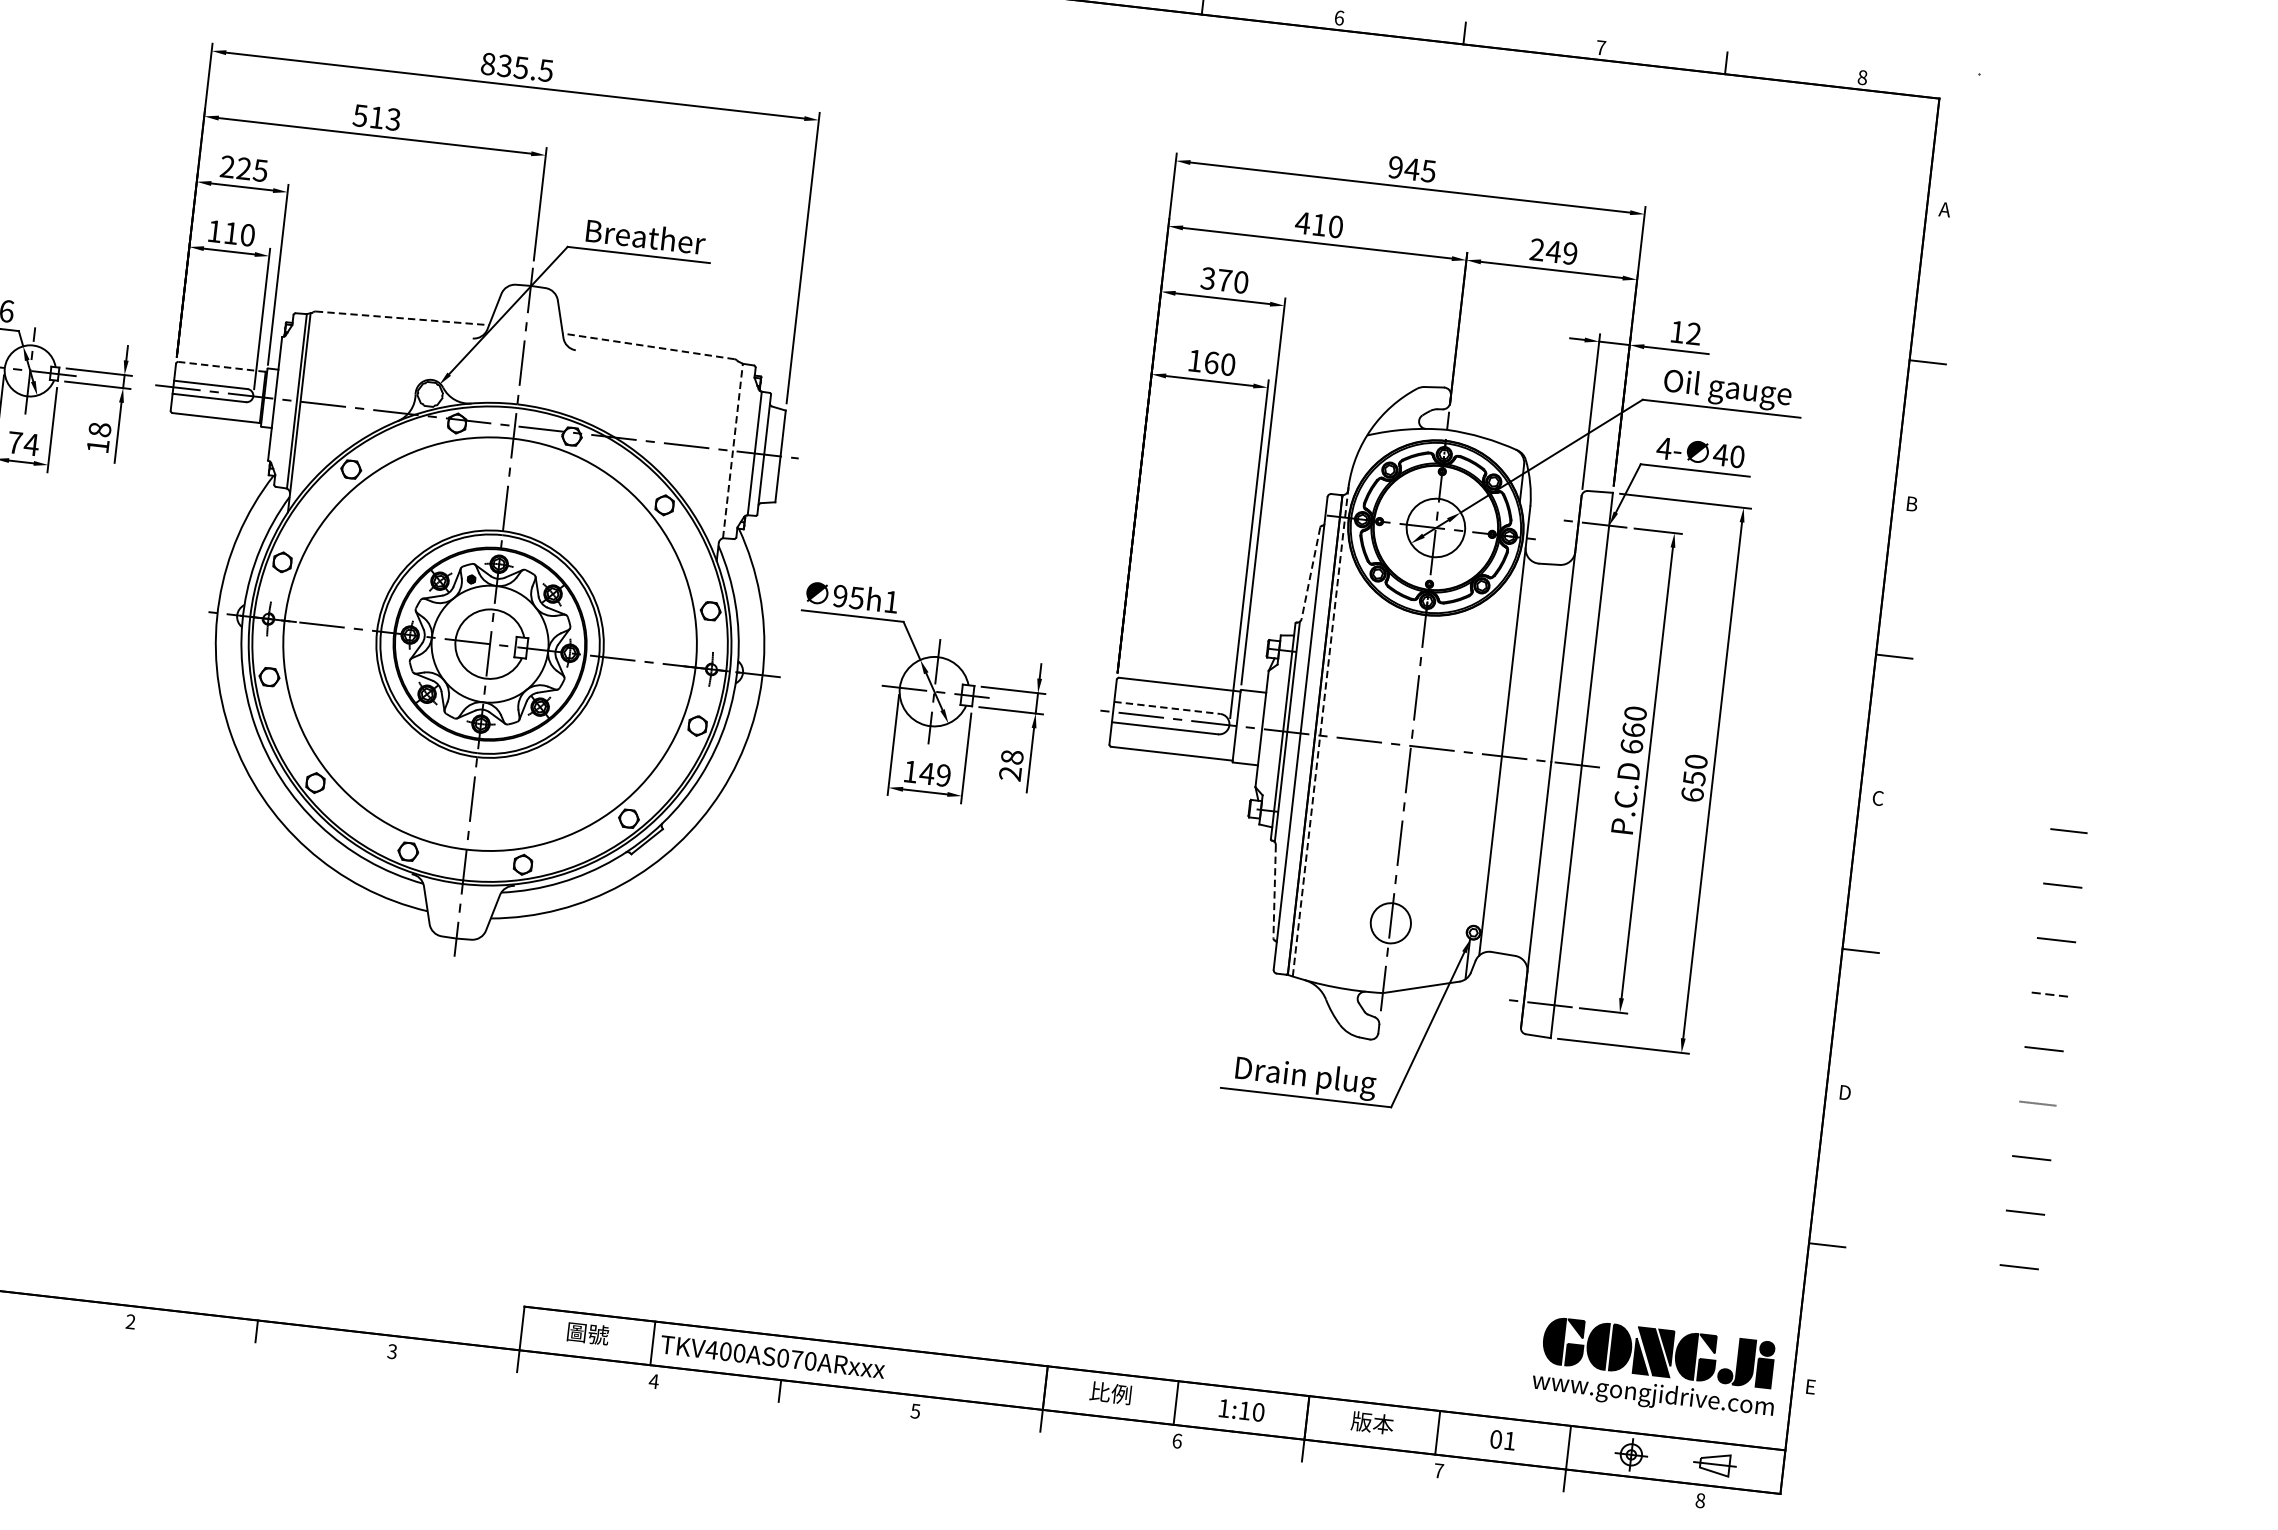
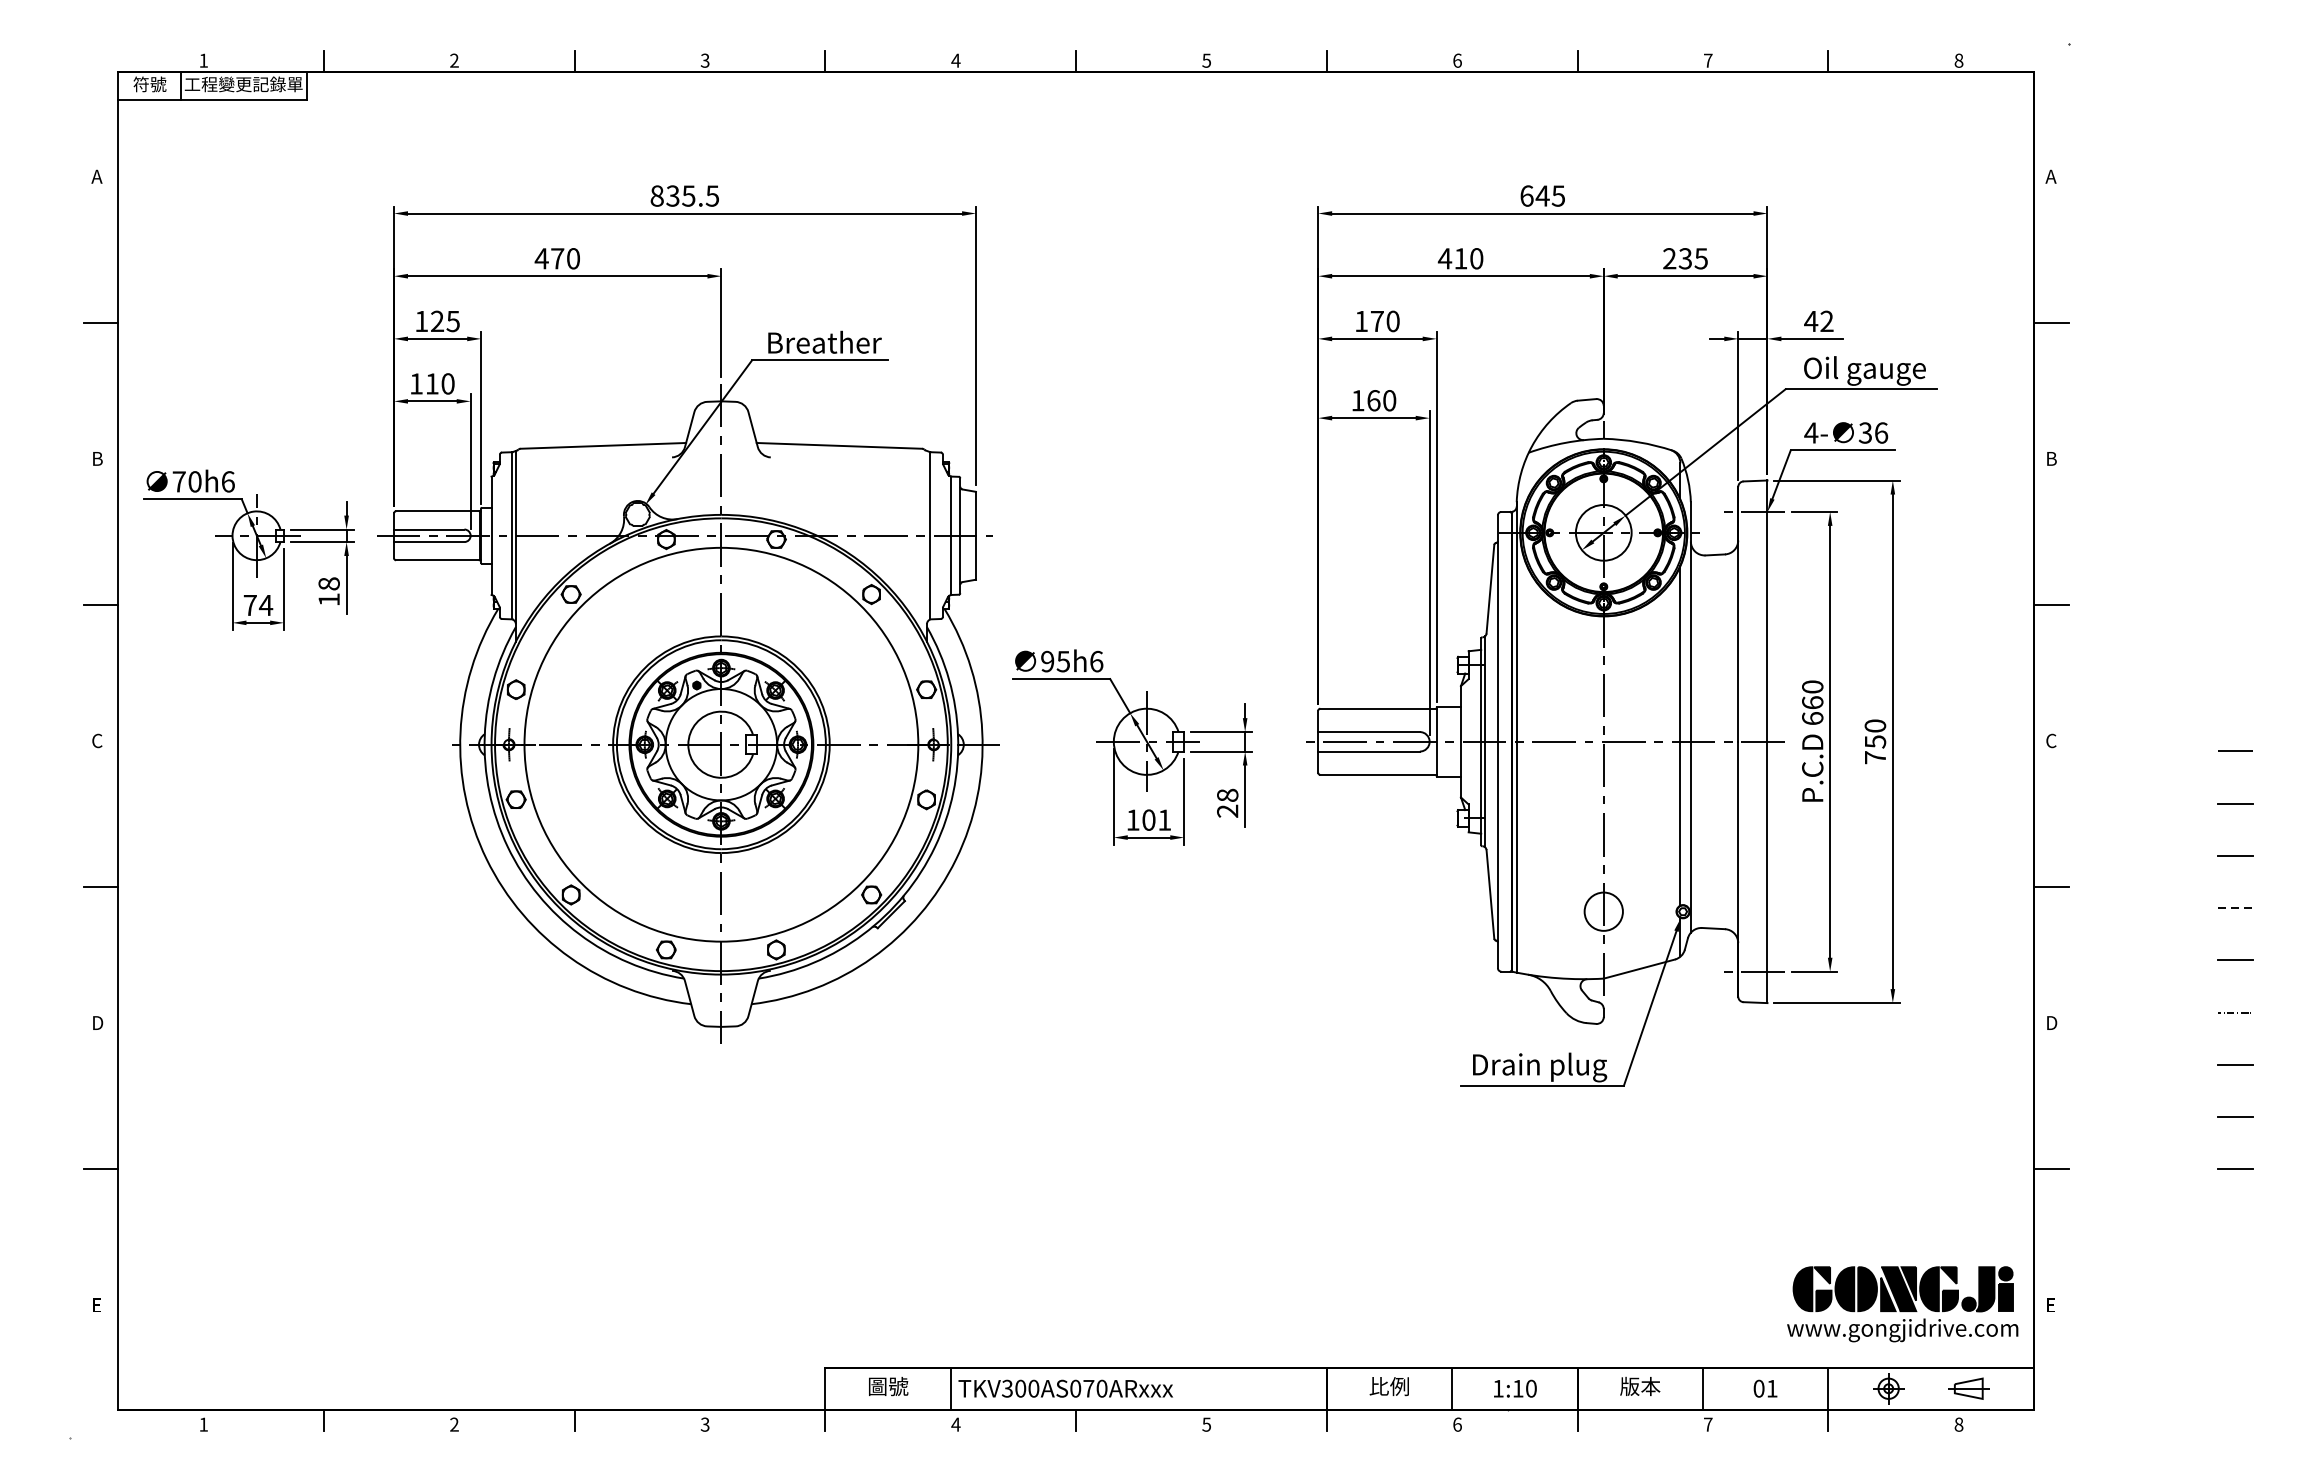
text: (375, 117) -> (556, 258), 513 -> 470
text: (227, 165) -> (421, 320), 225 -> 125
text: (1395, 166) -> (1526, 195), 945 -> 645
text: (1561, 252) -> (1692, 258), 249 -> 235
text: (1207, 278) -> (1360, 321), 370 -> 170
line: (402, 317) -> (603, 445), dashed -> solid
text: (1677, 332) -> (1811, 321), 12 -> 42
line: (648, 346) -> (839, 445), dashed -> solid
line: (221, 367) -> (437, 511), dashed -> solid
line: (733, 450) -> (930, 535), dashed -> solid
text: (1729, 455) -> (1873, 432), 40 -> 36
line: (1310, 573) -> (1490, 589), dashed -> solid
text: (891, 601) -> (1096, 661), 95h1 -> 95h6
line: (1167, 708) -> (1369, 732), dashed -> solid
line: (1320, 730) -> (1516, 736), dashed -> solid
line: (1491, 749) -> (1680, 736), added
text: (935, 773) -> (1156, 819), 149 -> 101
text: (1692, 794) -> (1875, 757), 650 -> 750
line: (1274, 891) -> (1490, 894), dashed -> solid
text: (712, 1349) -> (1007, 1388), TKV400AS070ARxxx -> TKV300AS070ARxxx

